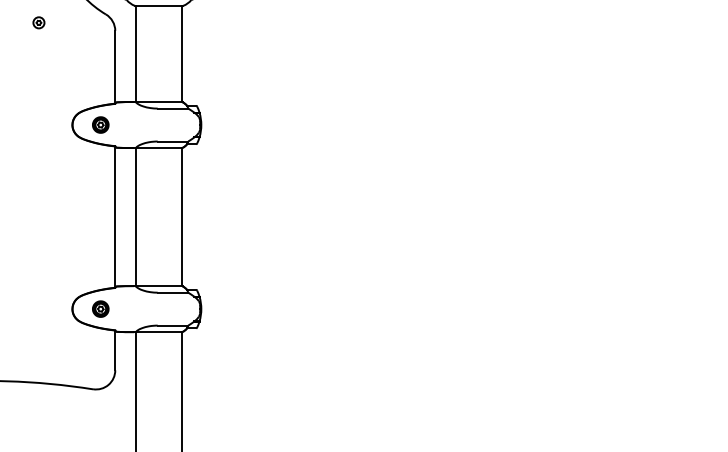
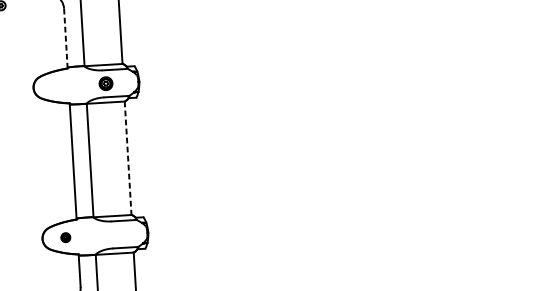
line: (115, 67) -> (66, 38), solid -> dashed
part: (100, 124) -> (105, 83), moved
line: (182, 217) -> (128, 158), solid -> dashed
part: (100, 308) -> (65, 237), size x0.7

